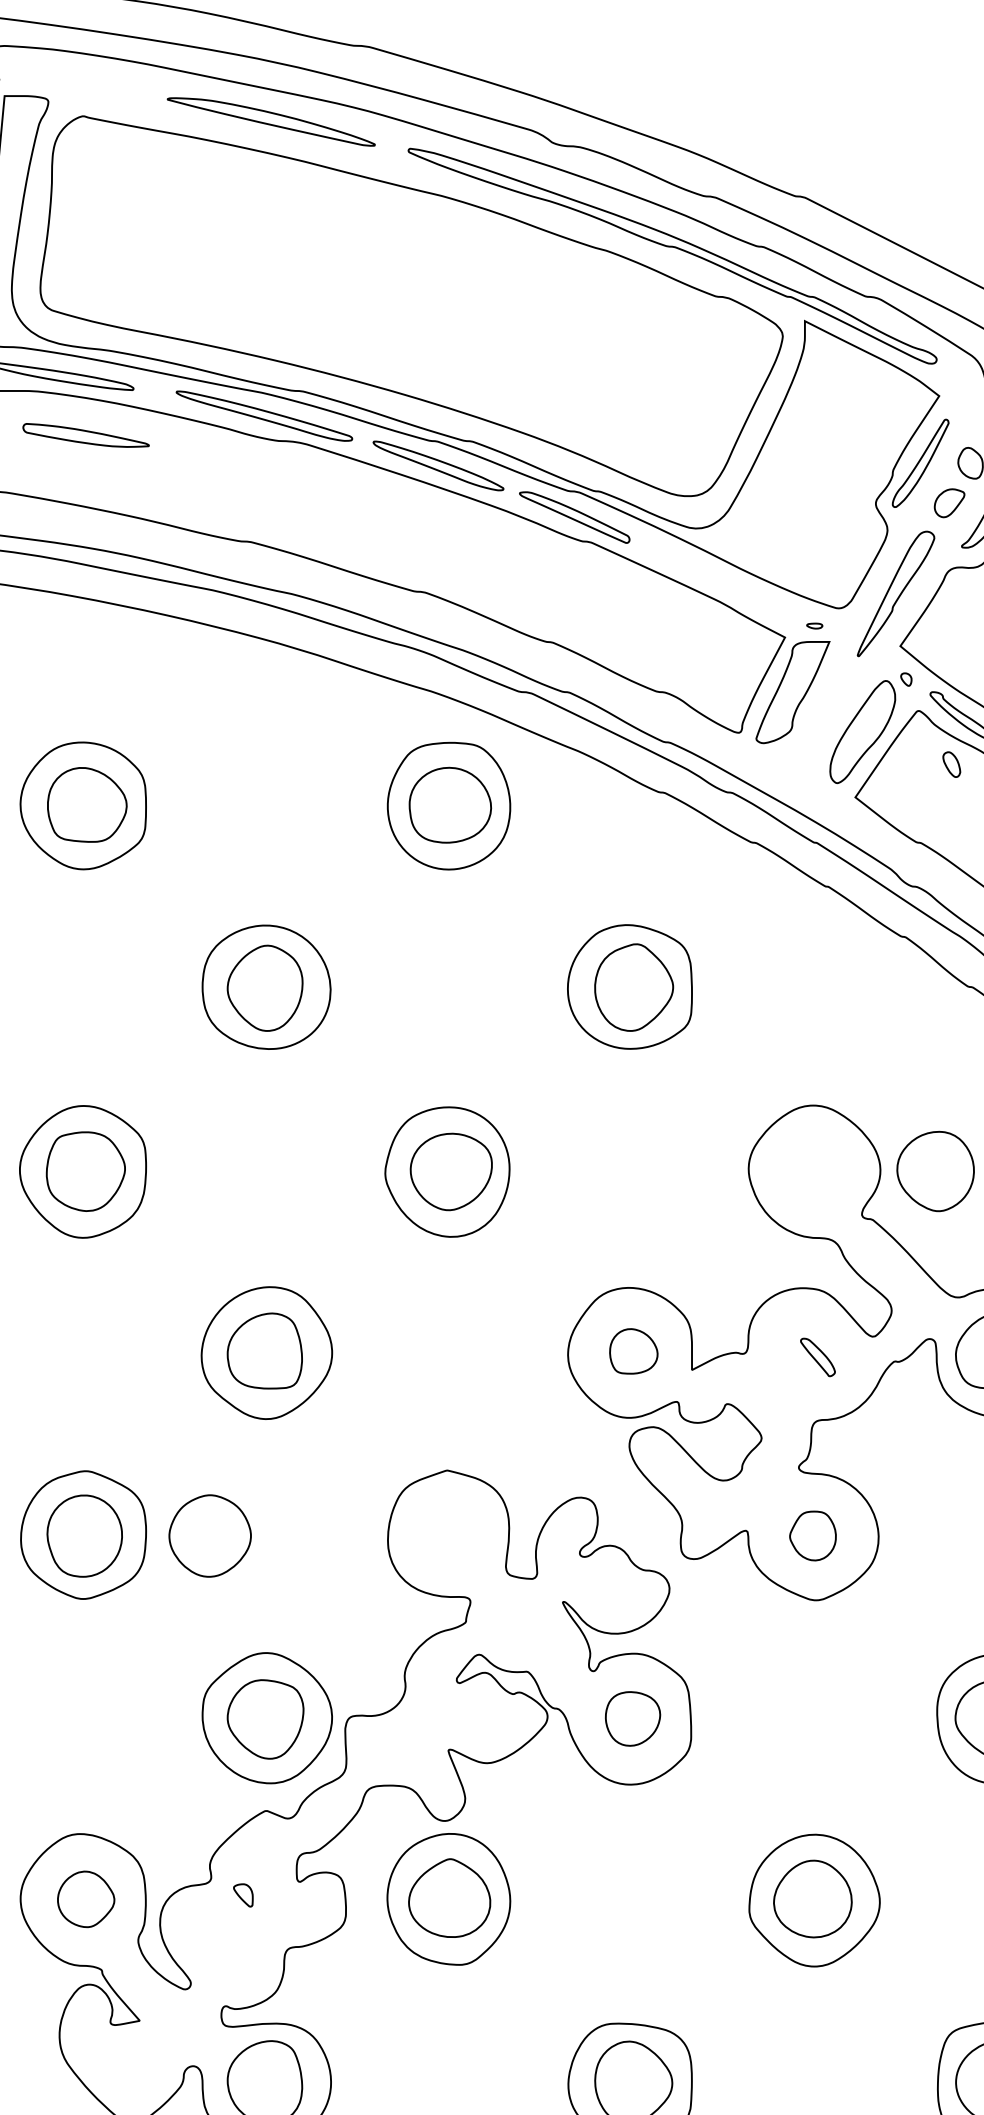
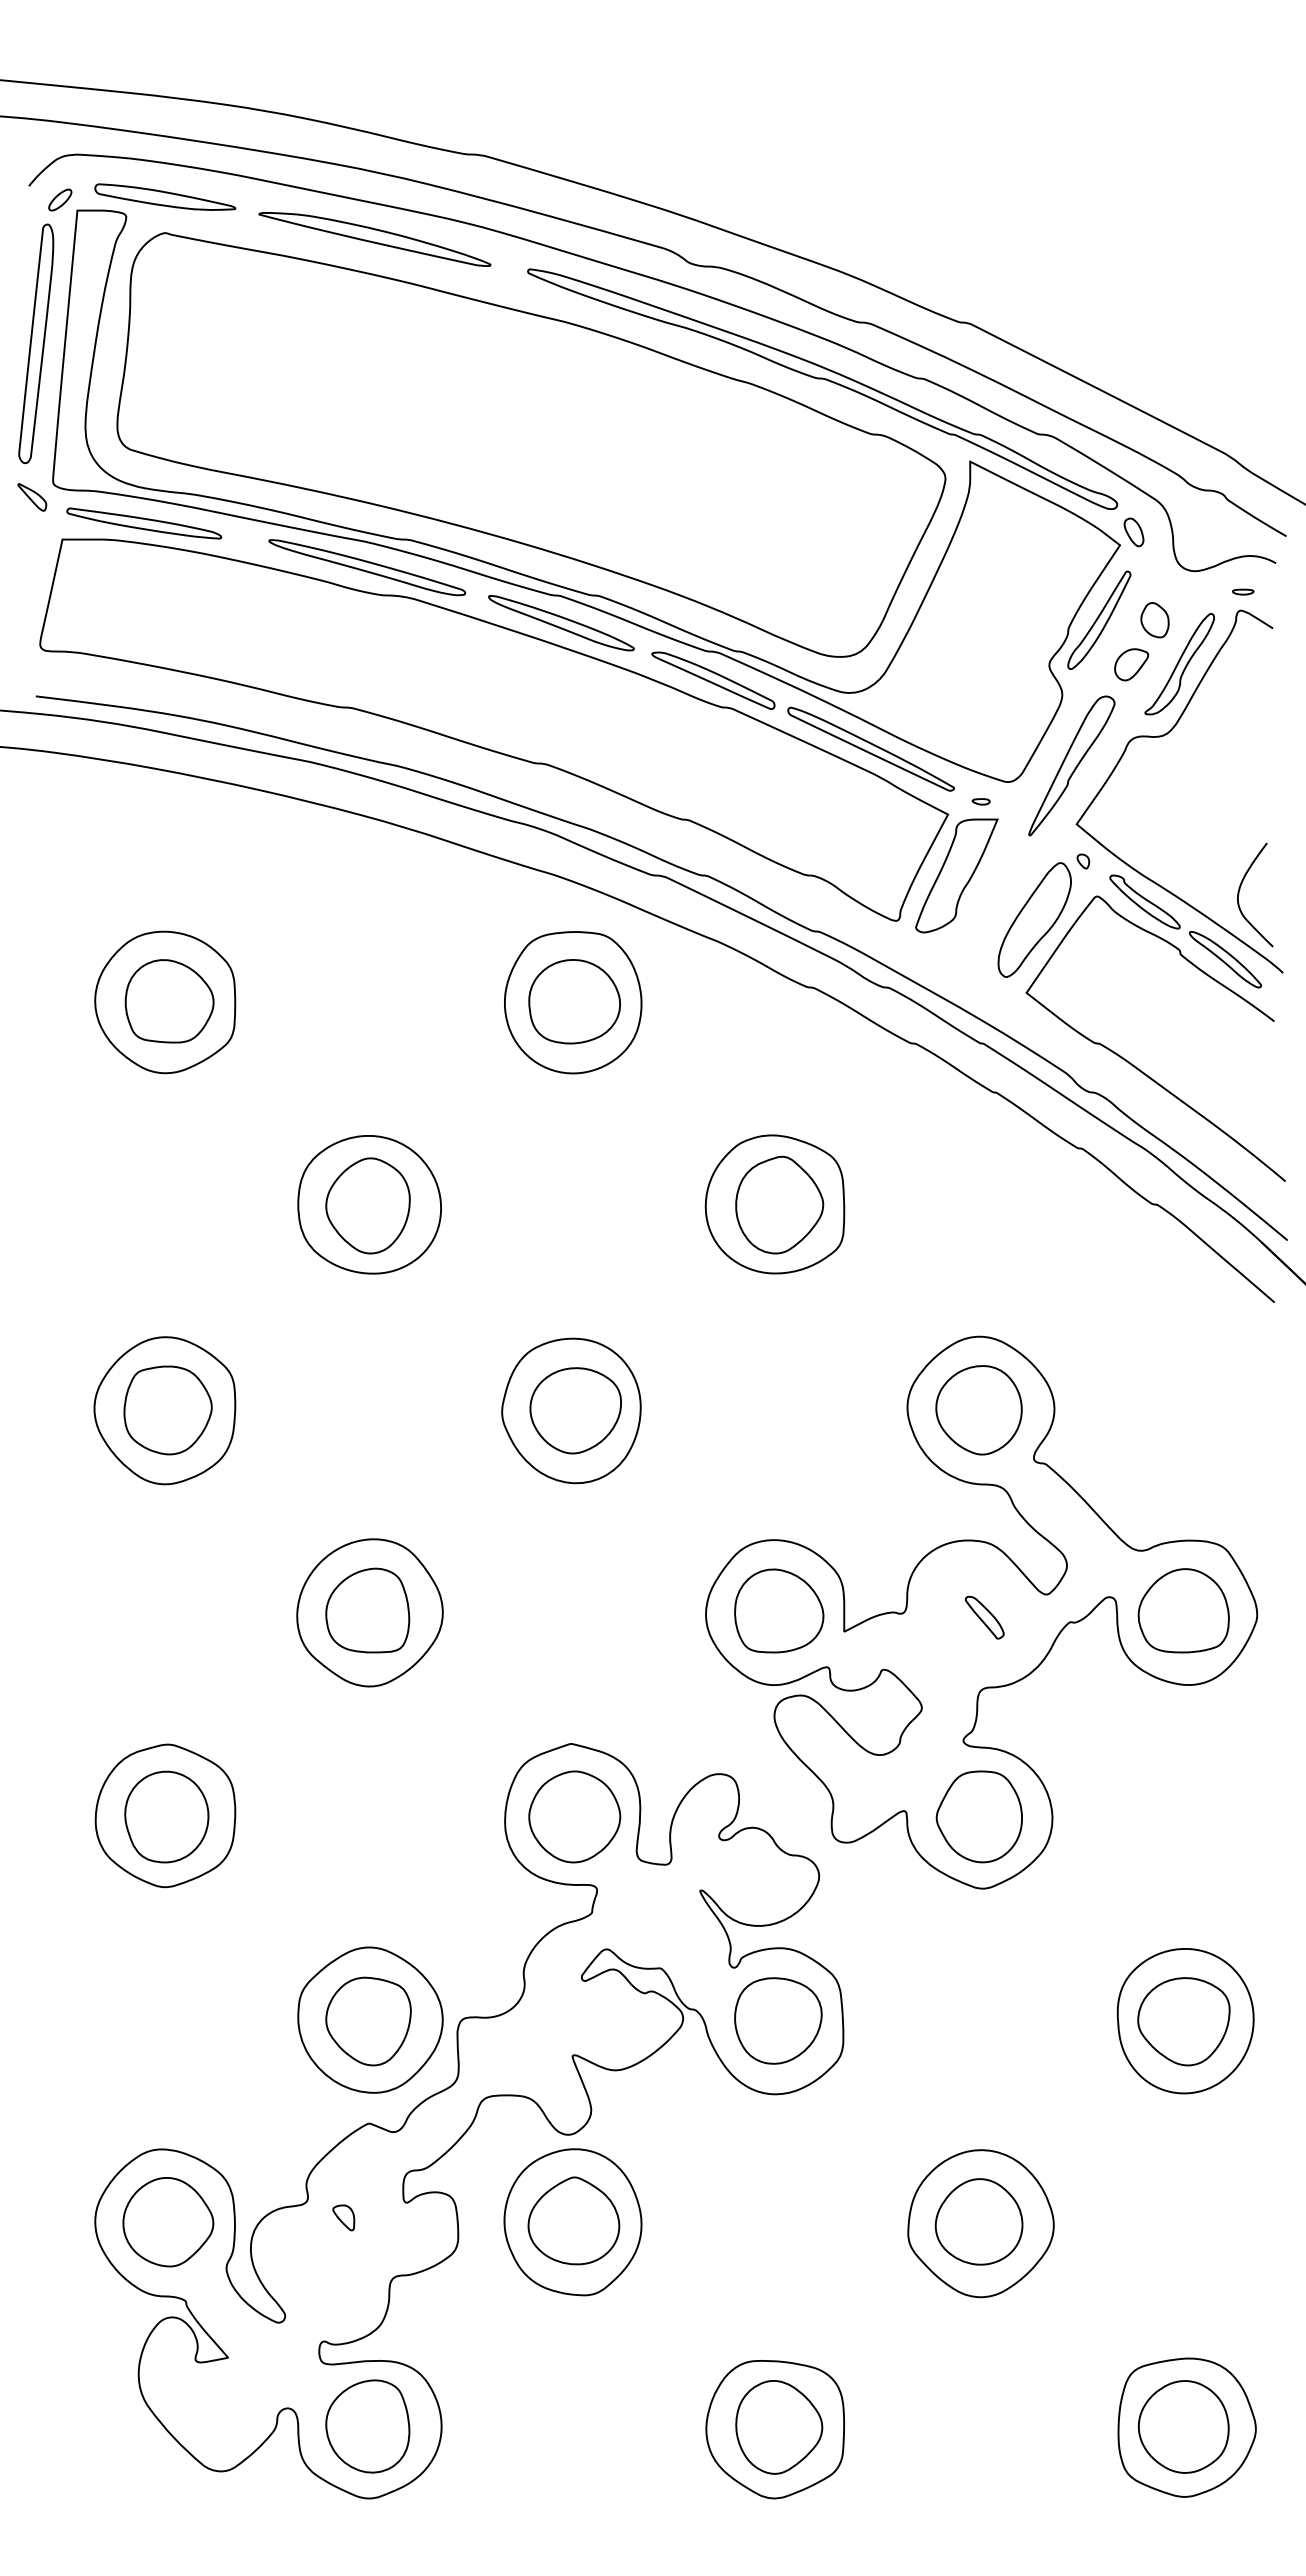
part: (86, 434) -> (165, 196), moved
part: (715, 578) -> (870, 748), added
part: (951, 764) -> (1133, 532), moved
part: (935, 1171) -> (978, 1410), moved
part: (633, 1350) -> (779, 1610), size x1.67
part: (209, 1535) -> (574, 1816), moved
part: (812, 1535) -> (978, 1816), size x1.67
part: (633, 1718) -> (778, 2020), size x1.43
part: (86, 1899) -> (168, 2222), size x1.43

